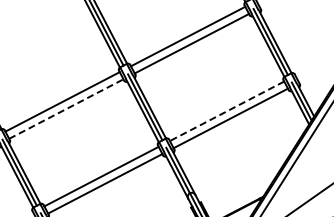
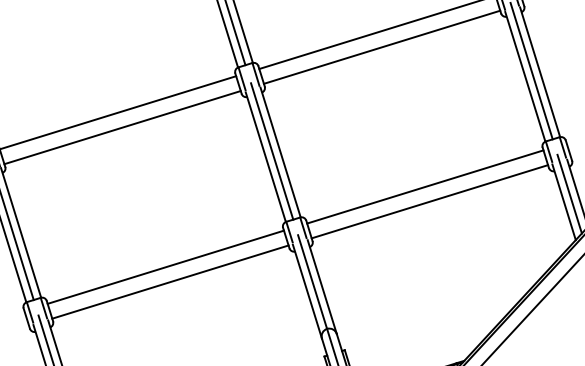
line: (66, 108) -> (123, 126), dashed -> solid
line: (226, 111) -> (424, 187), dashed -> solid

